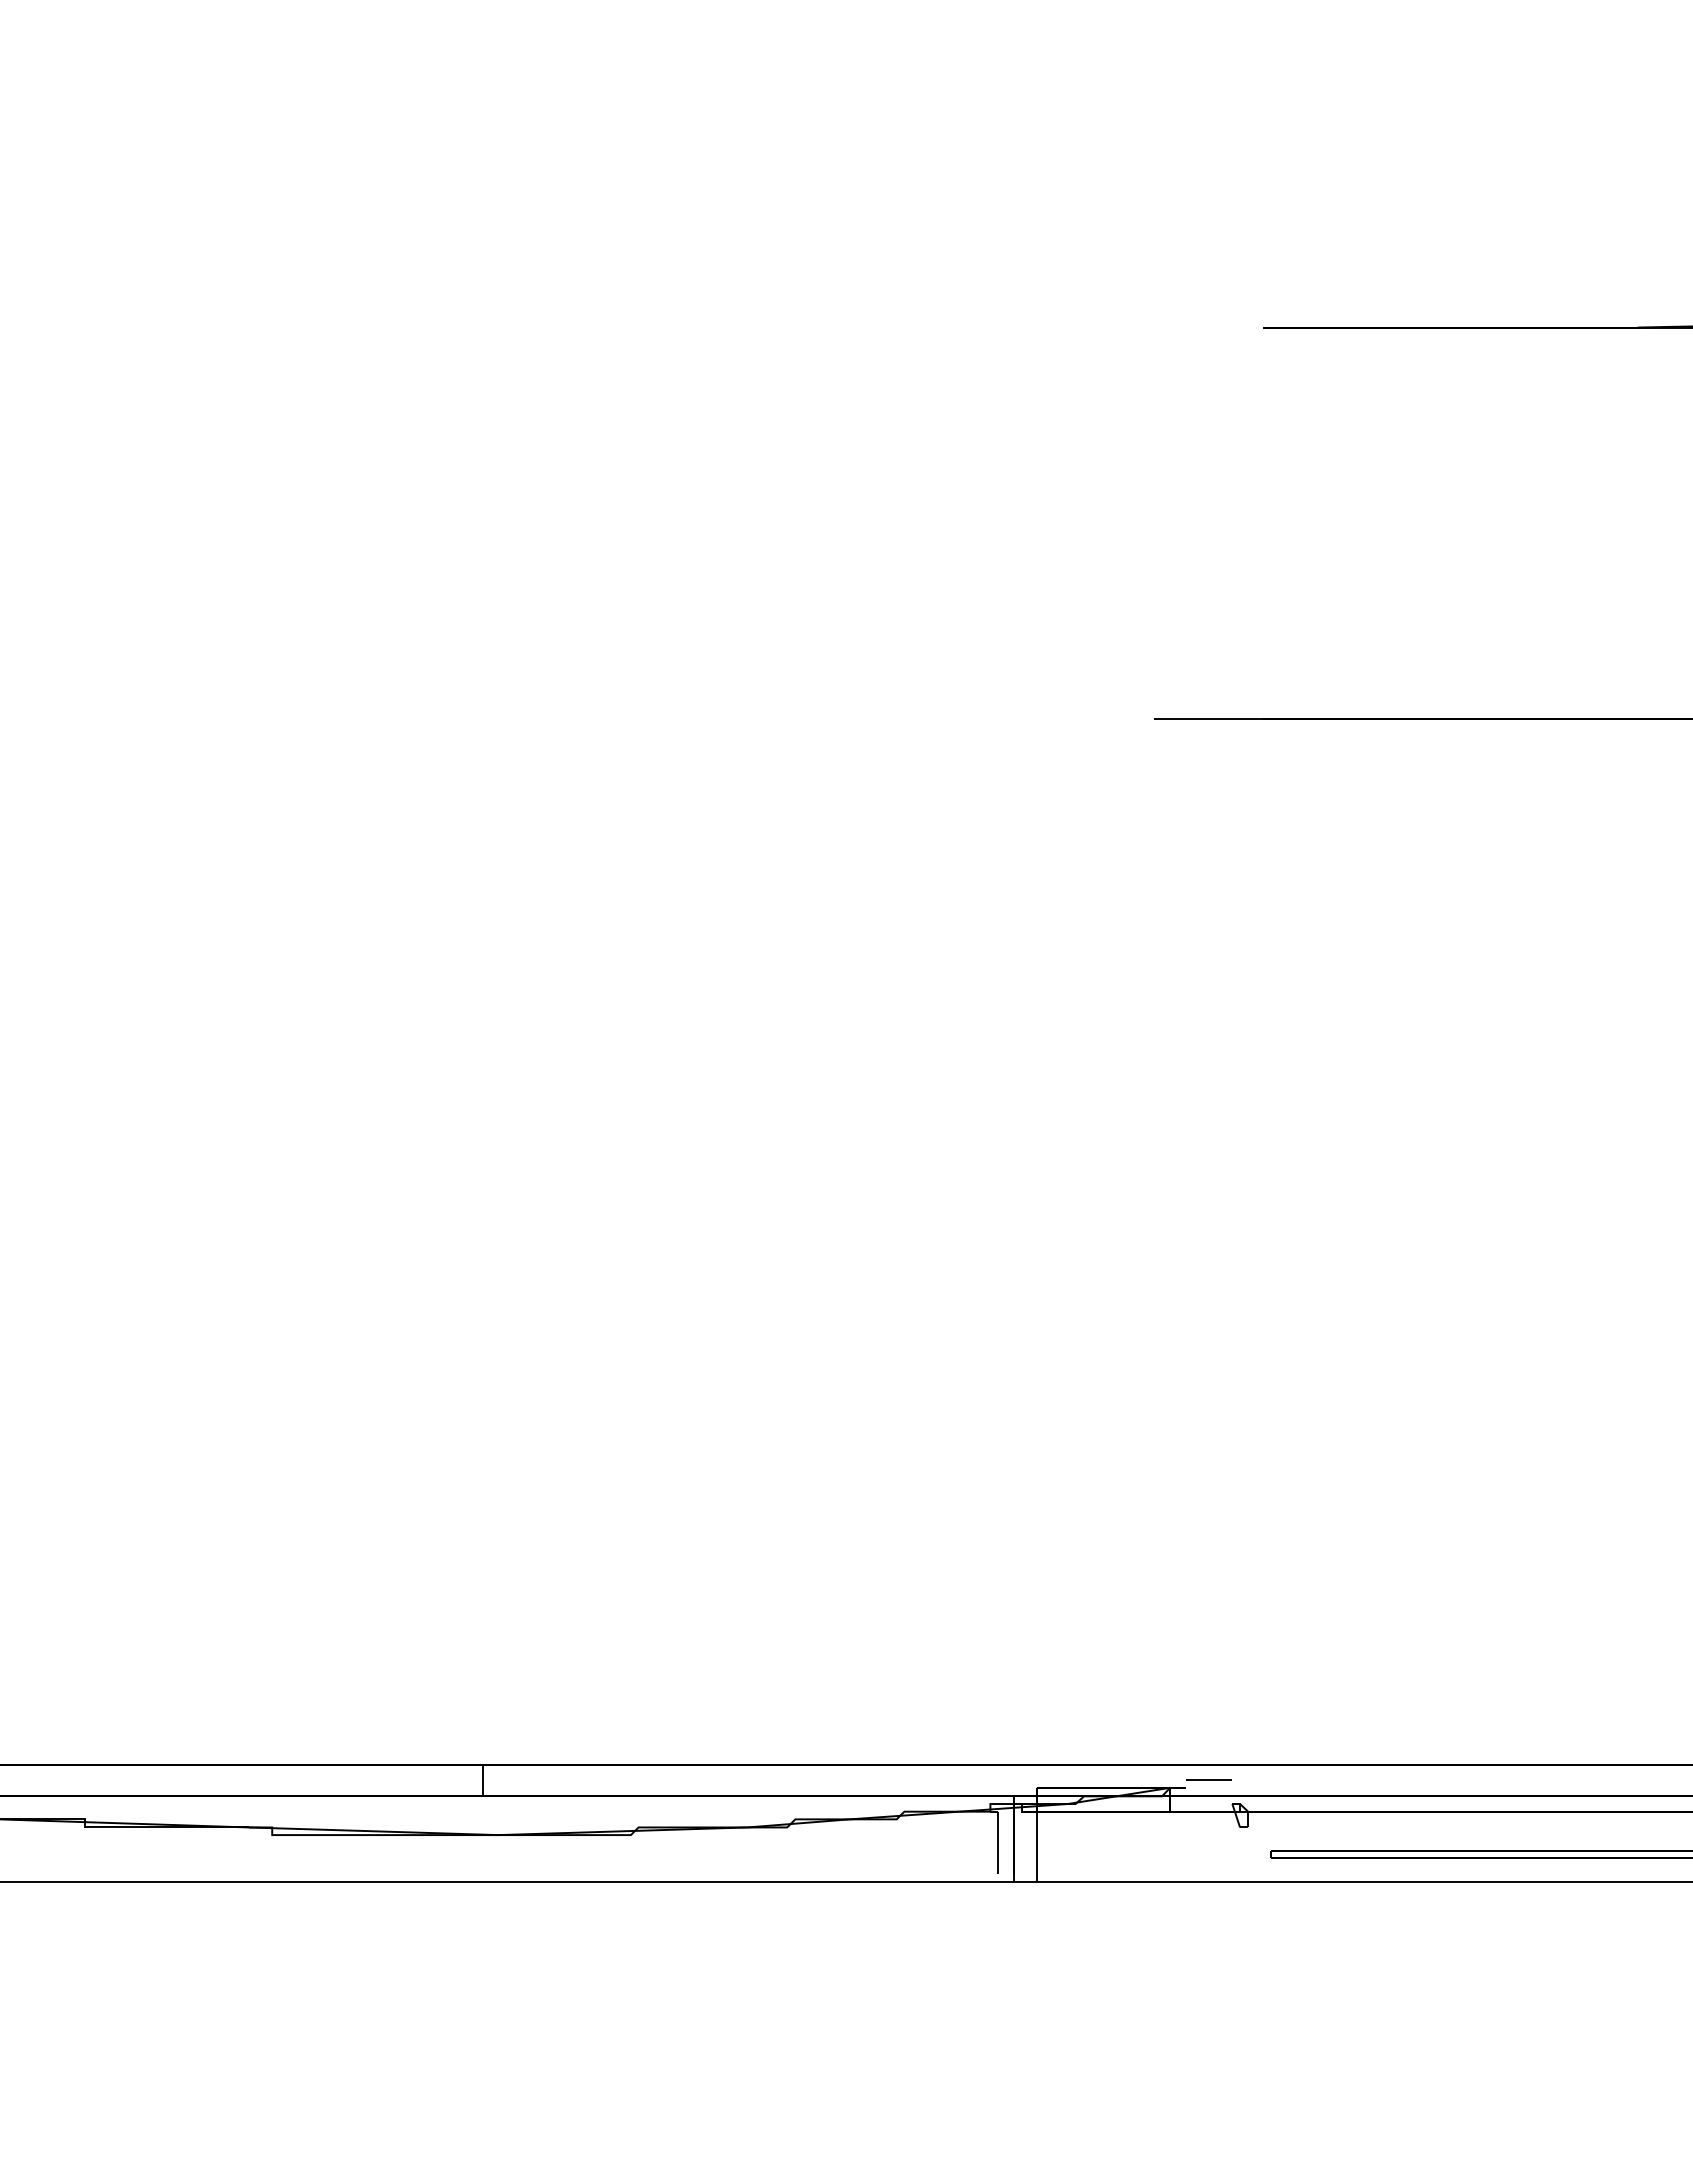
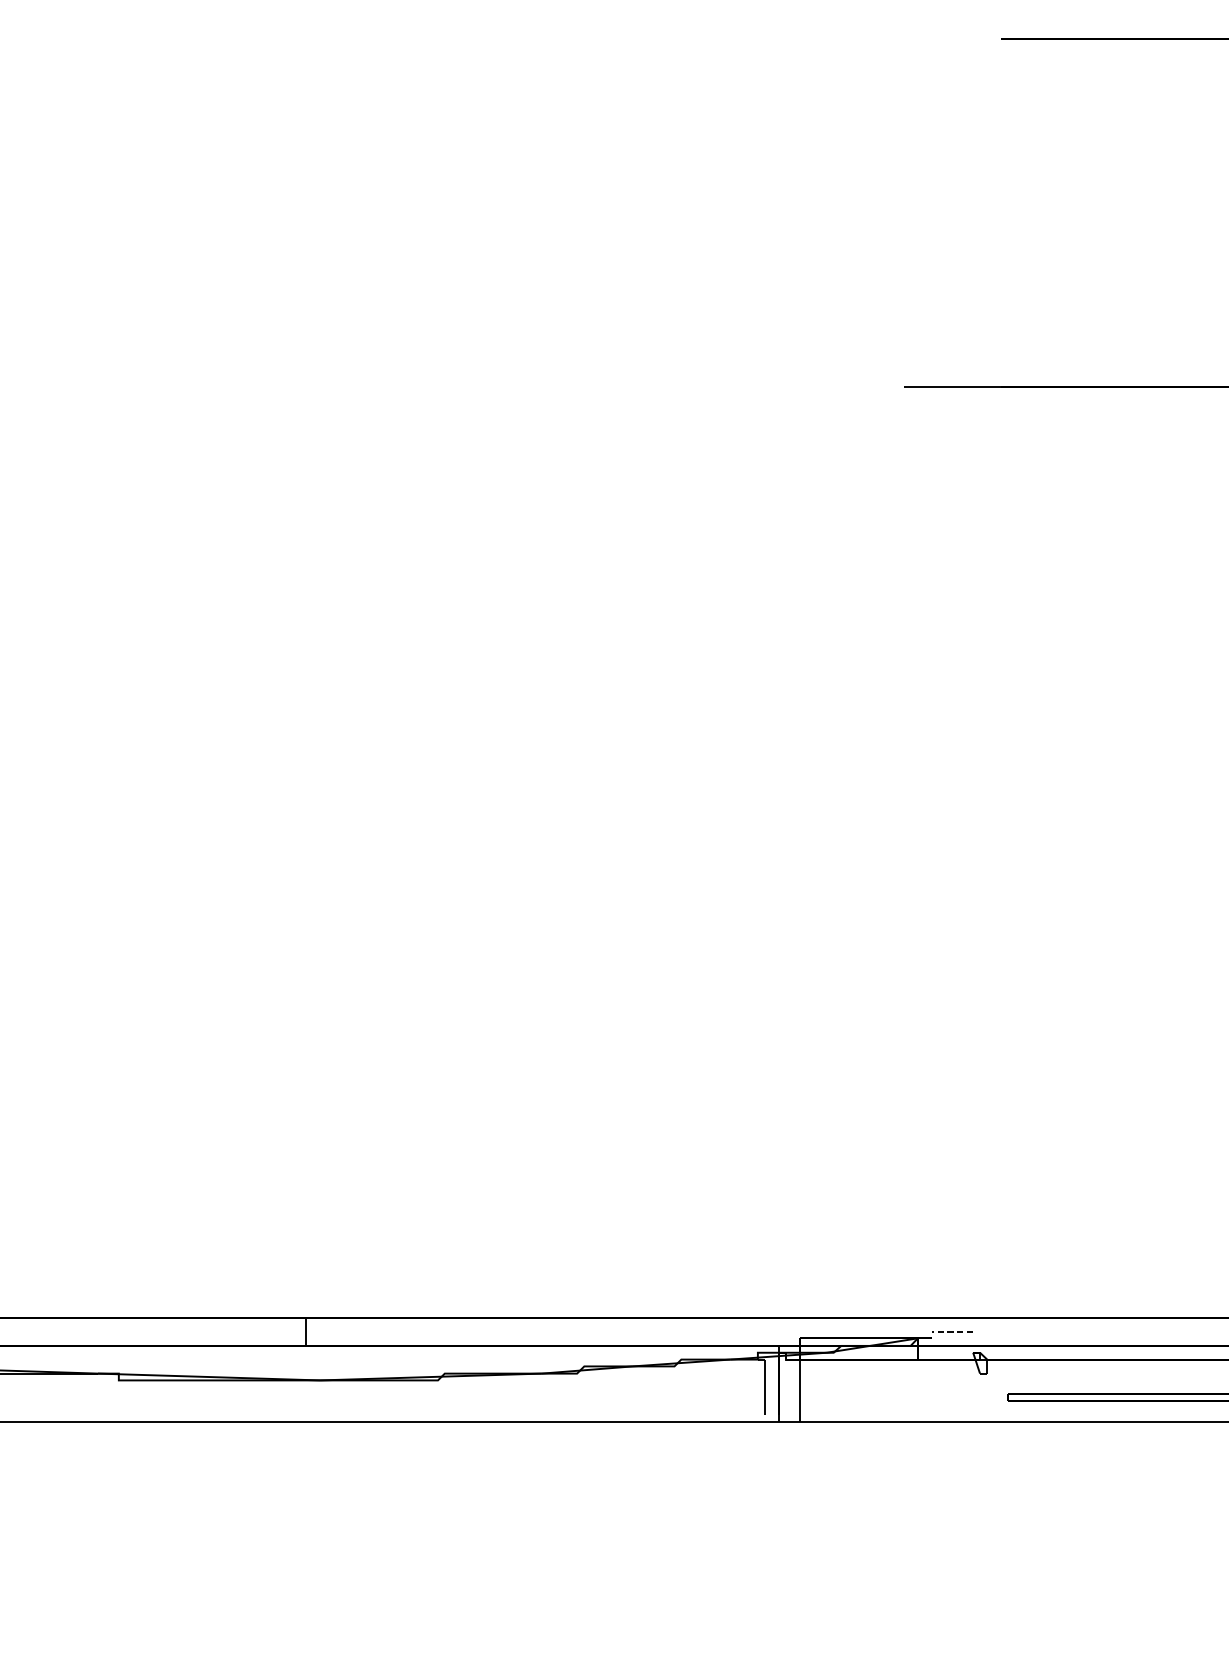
line: (1208, 1780) -> (951, 1331), solid -> dashed

